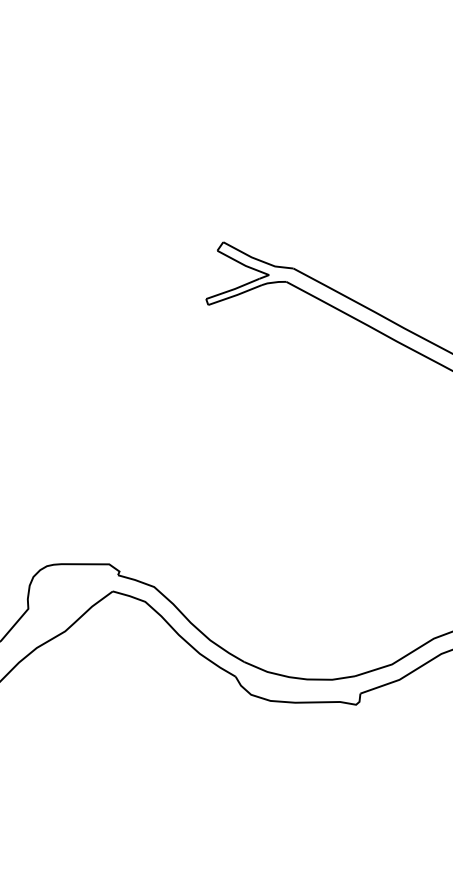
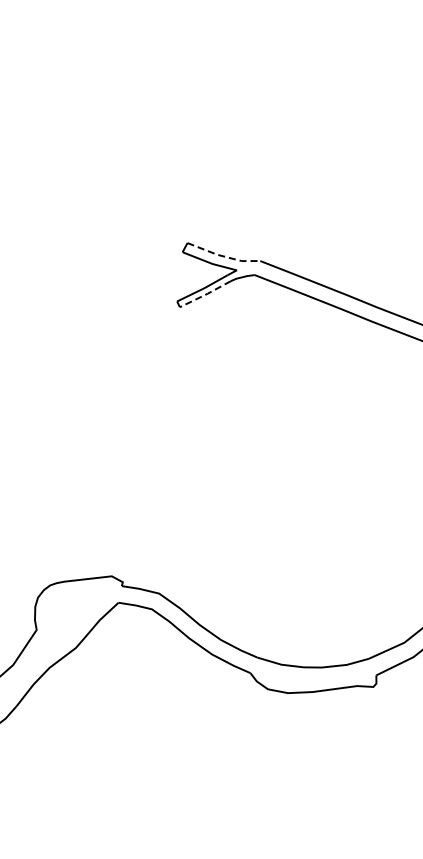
line: (257, 259) -> (223, 256), solid -> dashed
line: (235, 295) -> (205, 294), solid -> dashed

